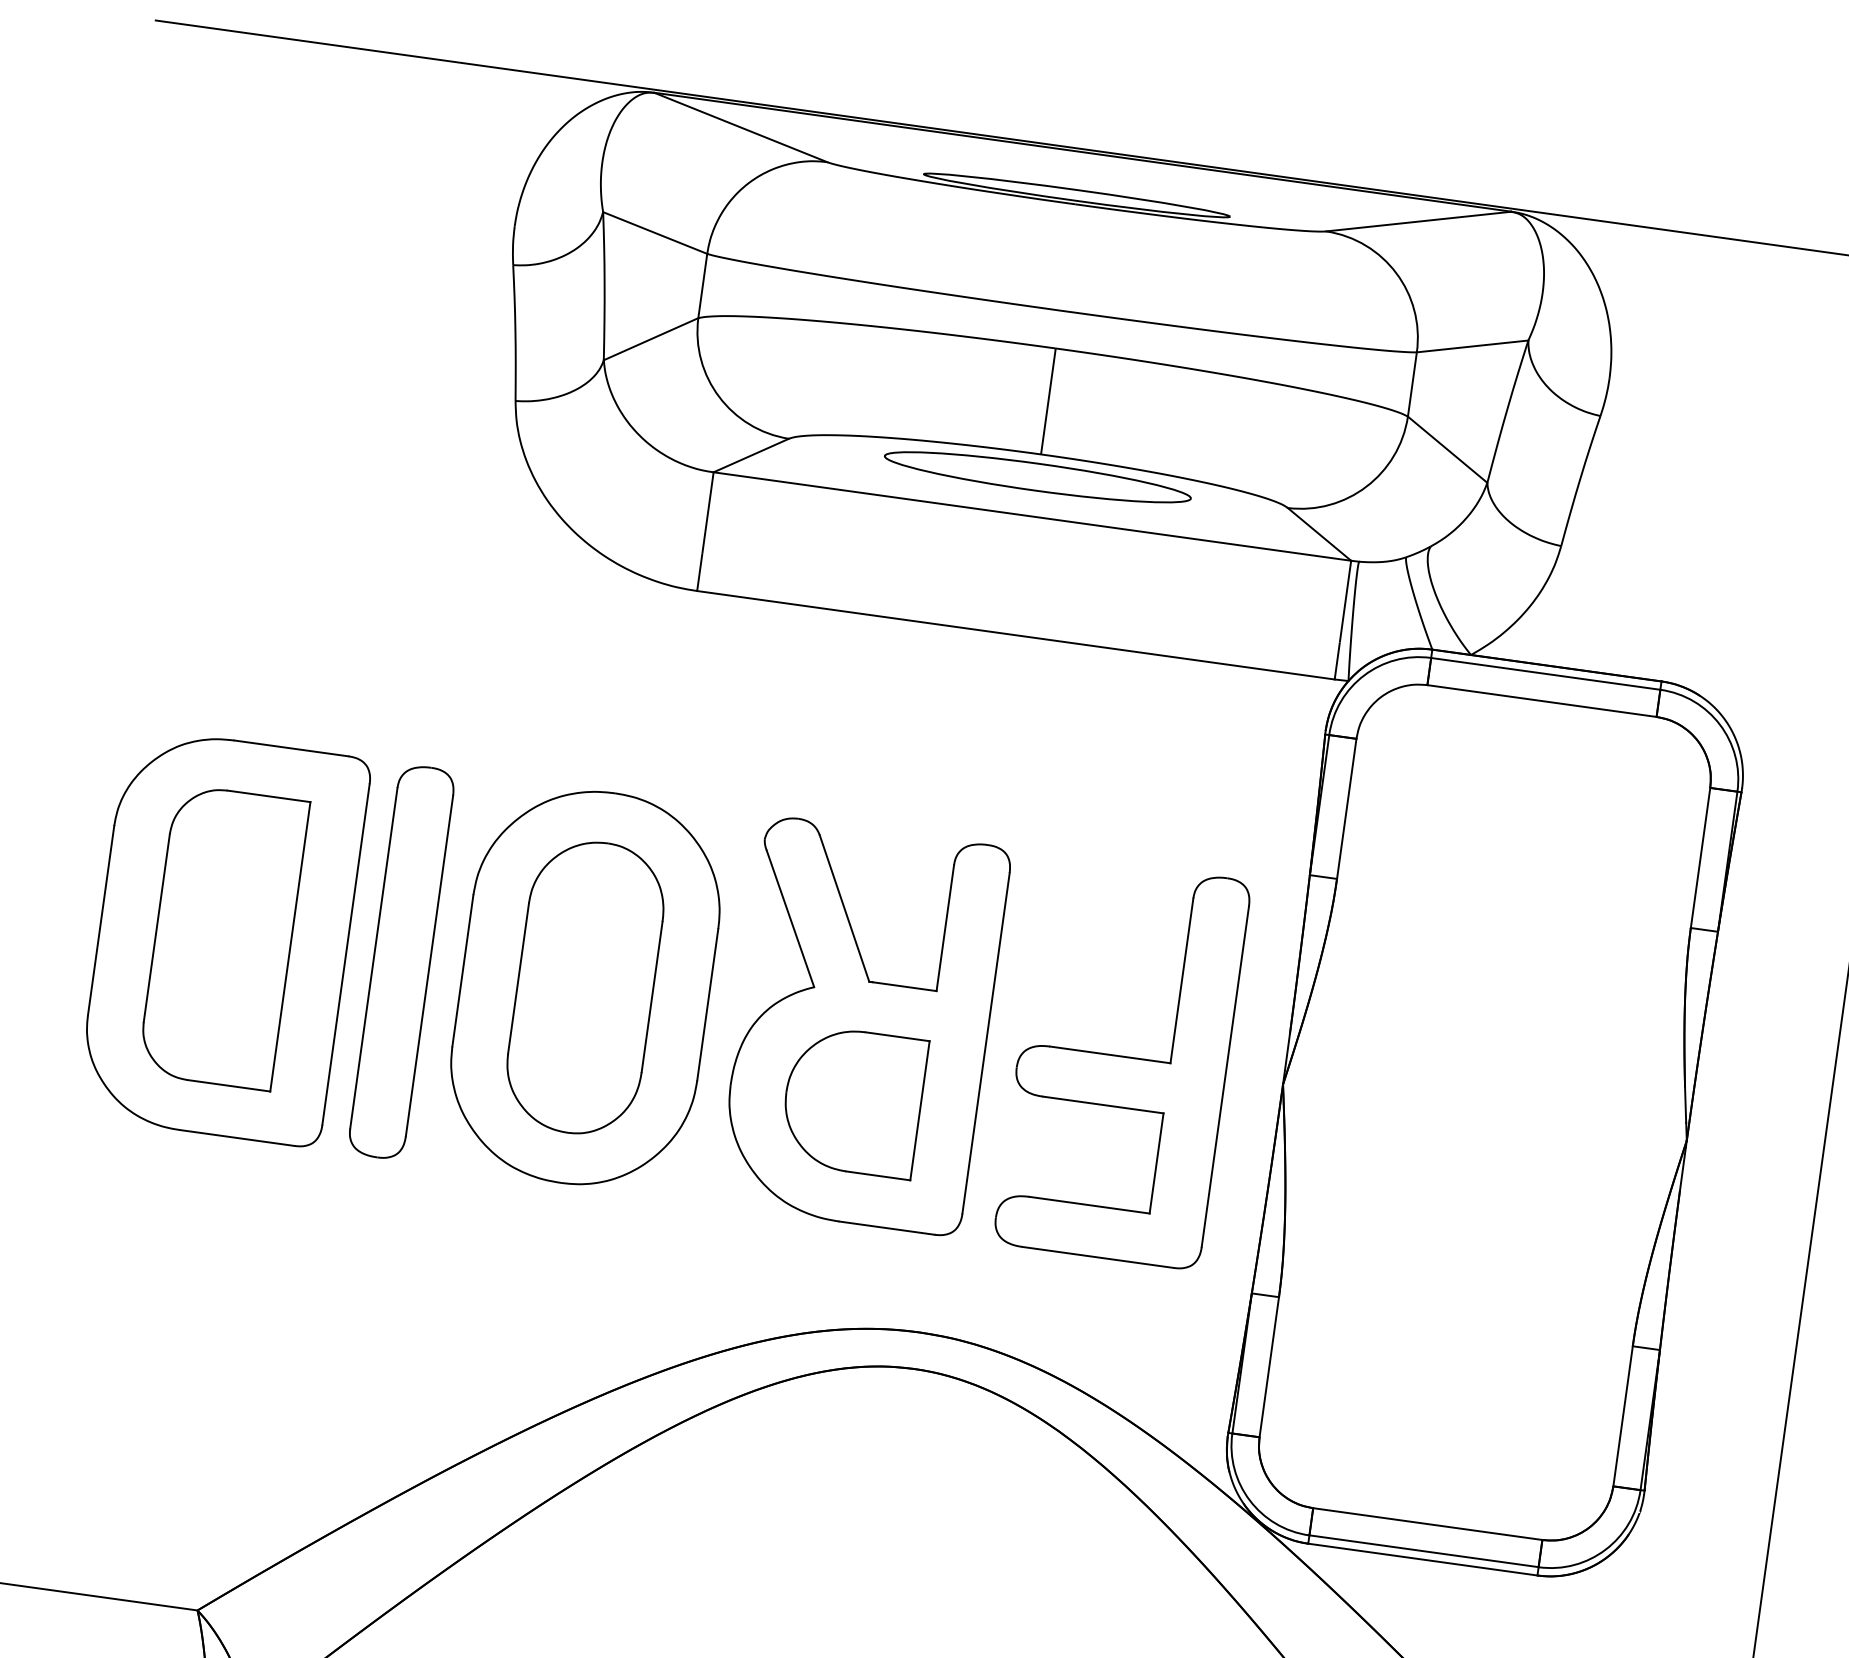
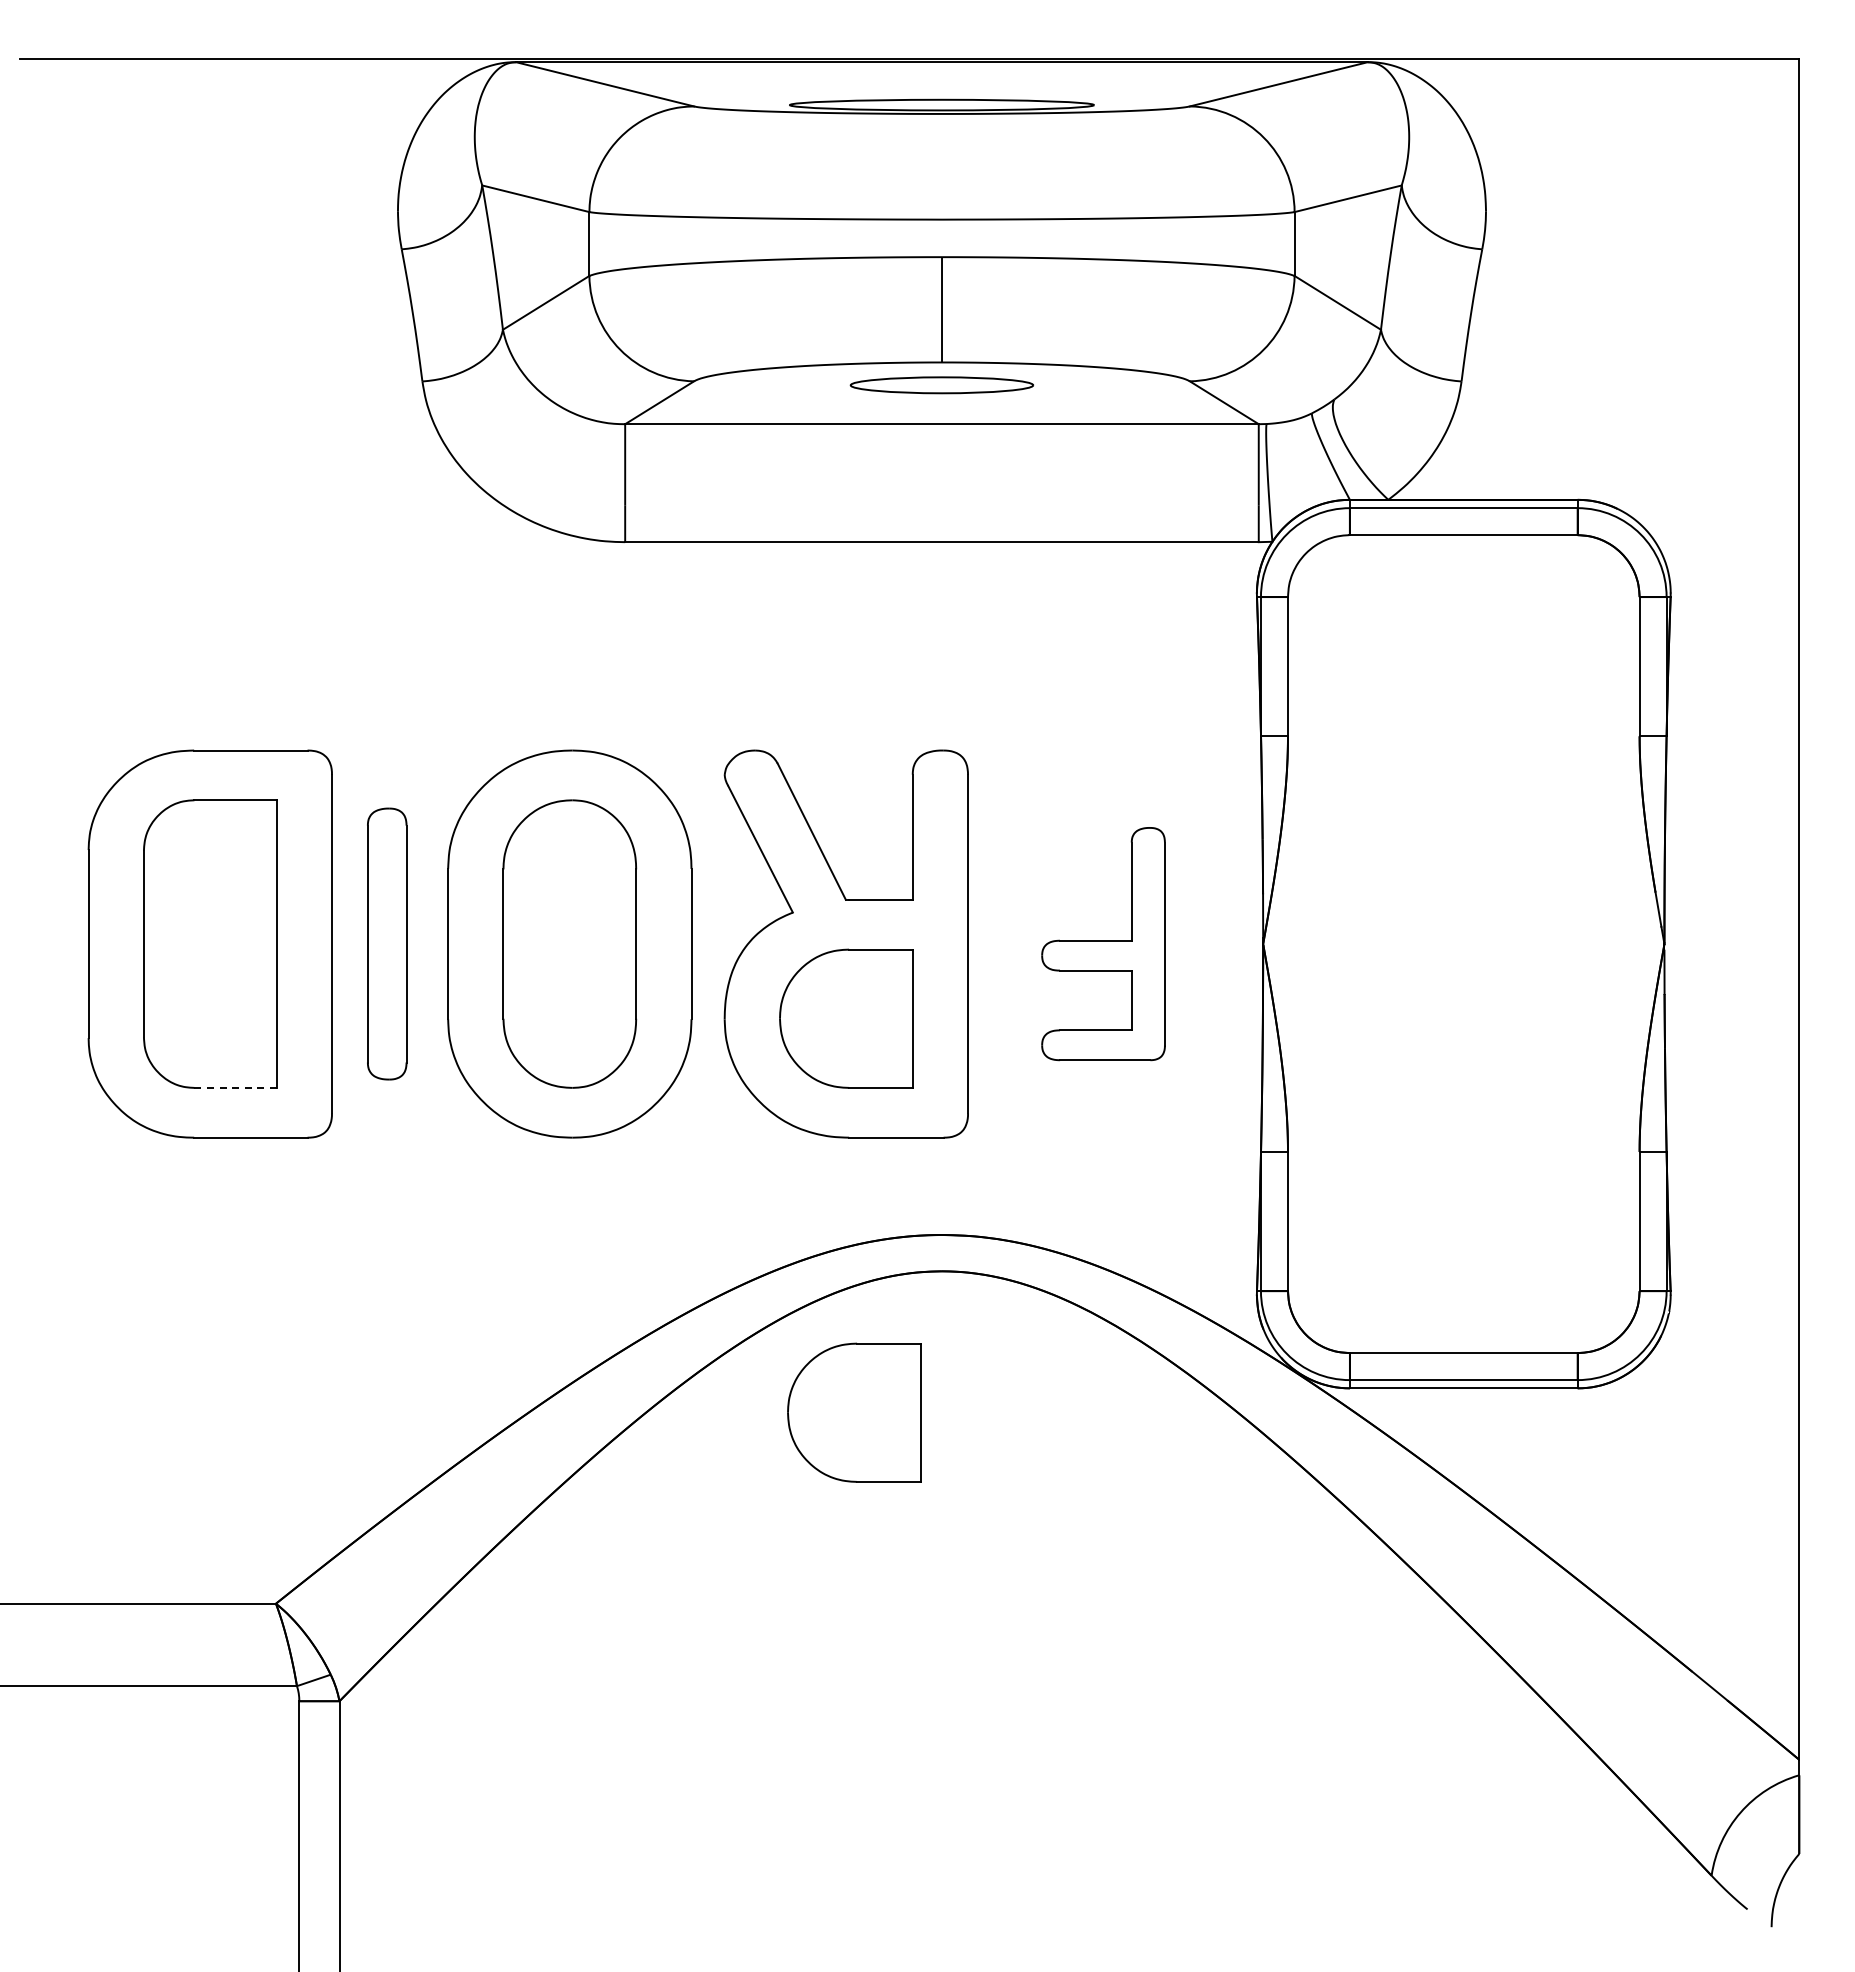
part: (1037, 477) -> (941, 385), size x0.6
part: (400, 961) -> (386, 943), size x0.7
part: (1122, 1061) -> (1103, 943), size x0.6
line: (229, 1085) -> (236, 1087), solid -> dashed
part: (806, 1498) -> (854, 1412), added

